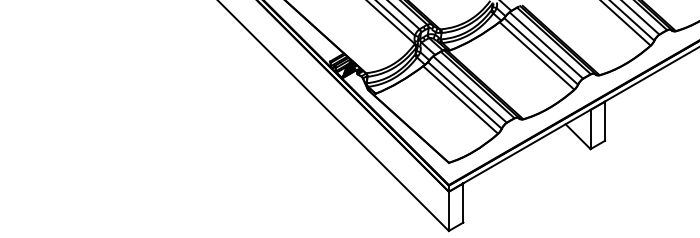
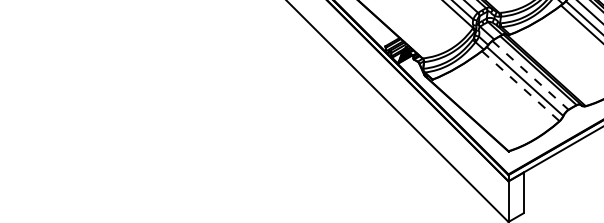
line: (470, 89) -> (530, 75), solid -> dashed
line: (461, 100) -> (521, 86), solid -> dashed

